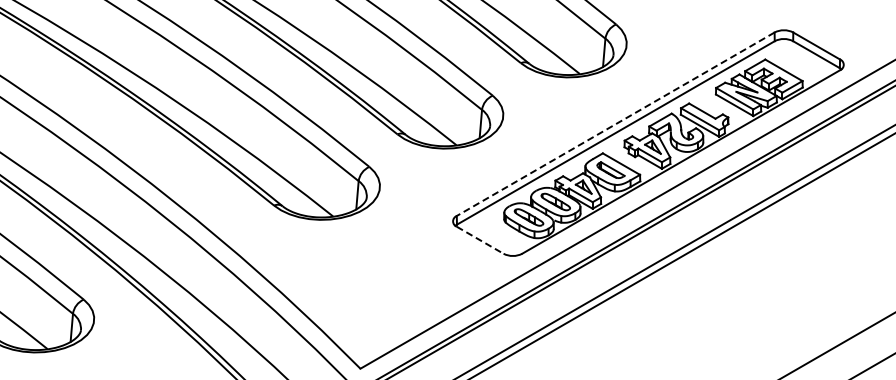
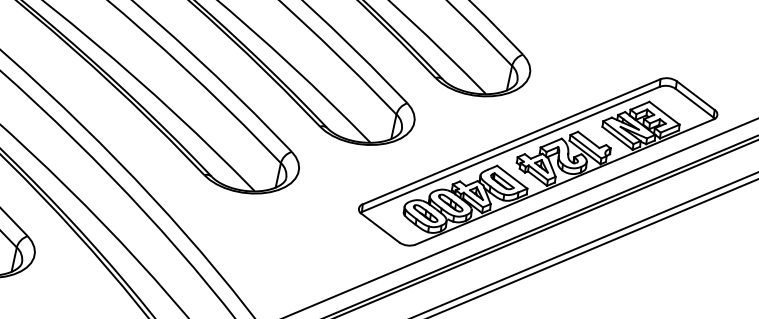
line: (615, 124) -> (511, 142), dashed -> solid
line: (480, 240) -> (380, 228), dashed -> solid

